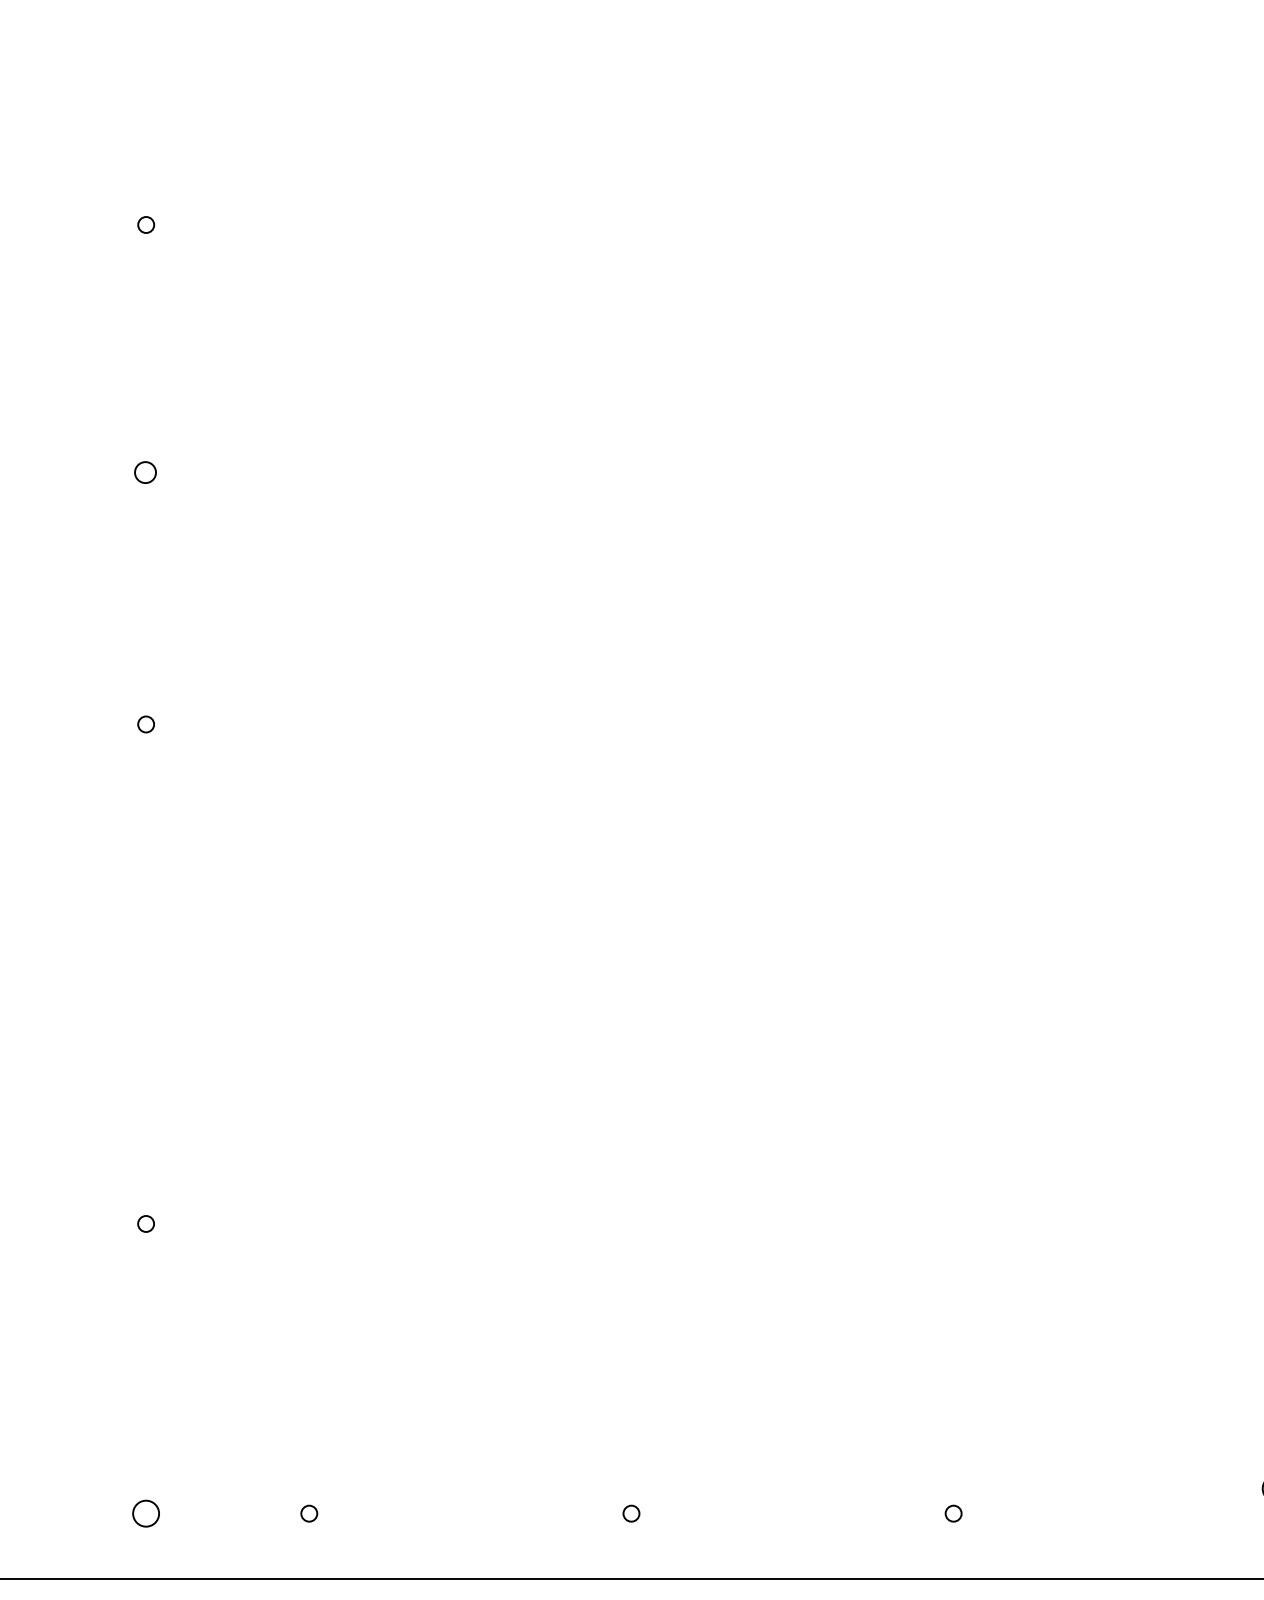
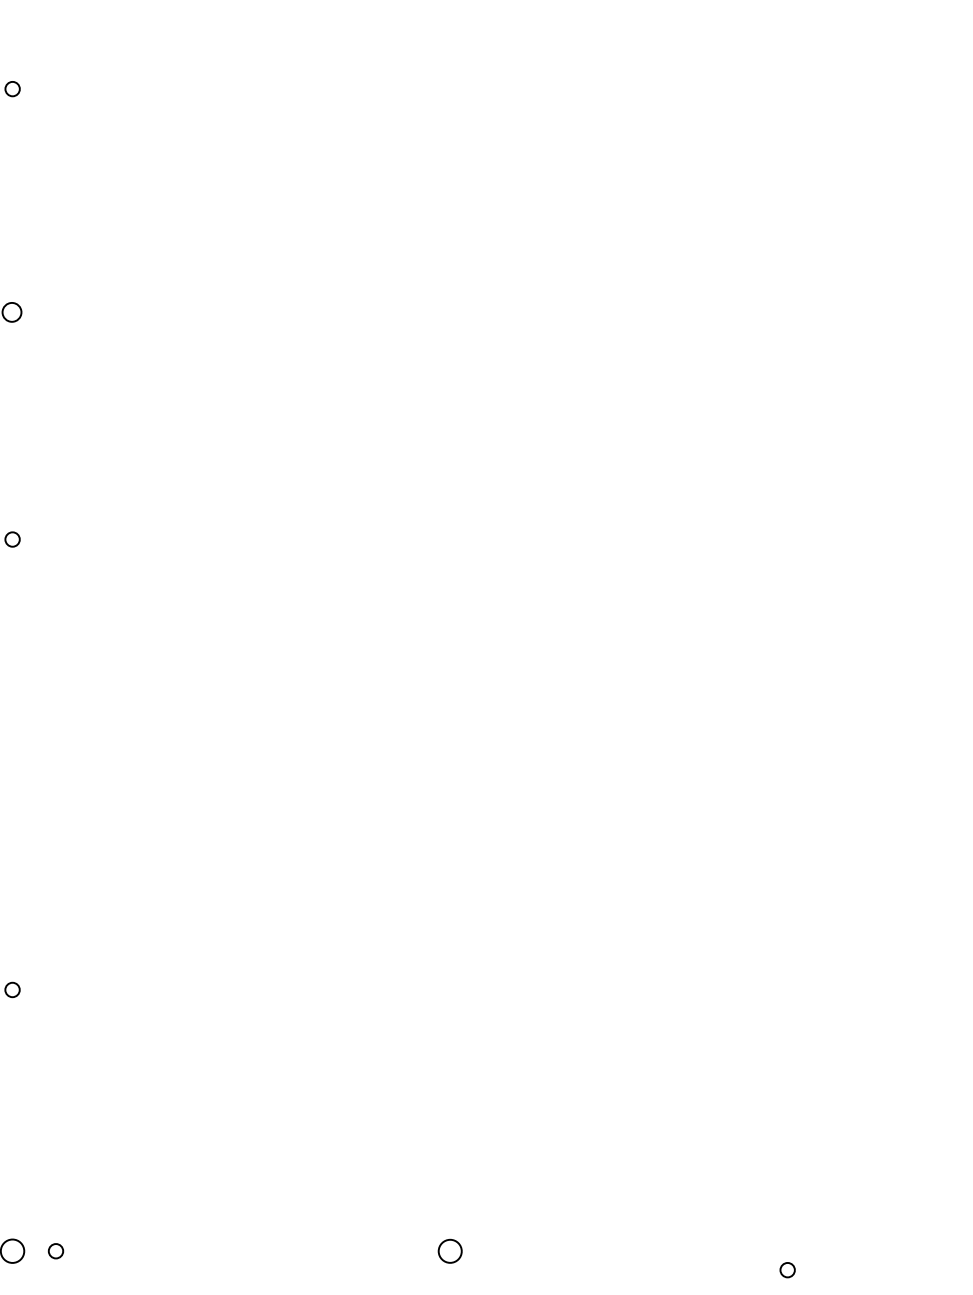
circle: (309, 1513) -> (56, 1251), moved
circle: (631, 1513) -> (450, 1251), size x1.6
circle: (953, 1513) -> (787, 1270), moved

